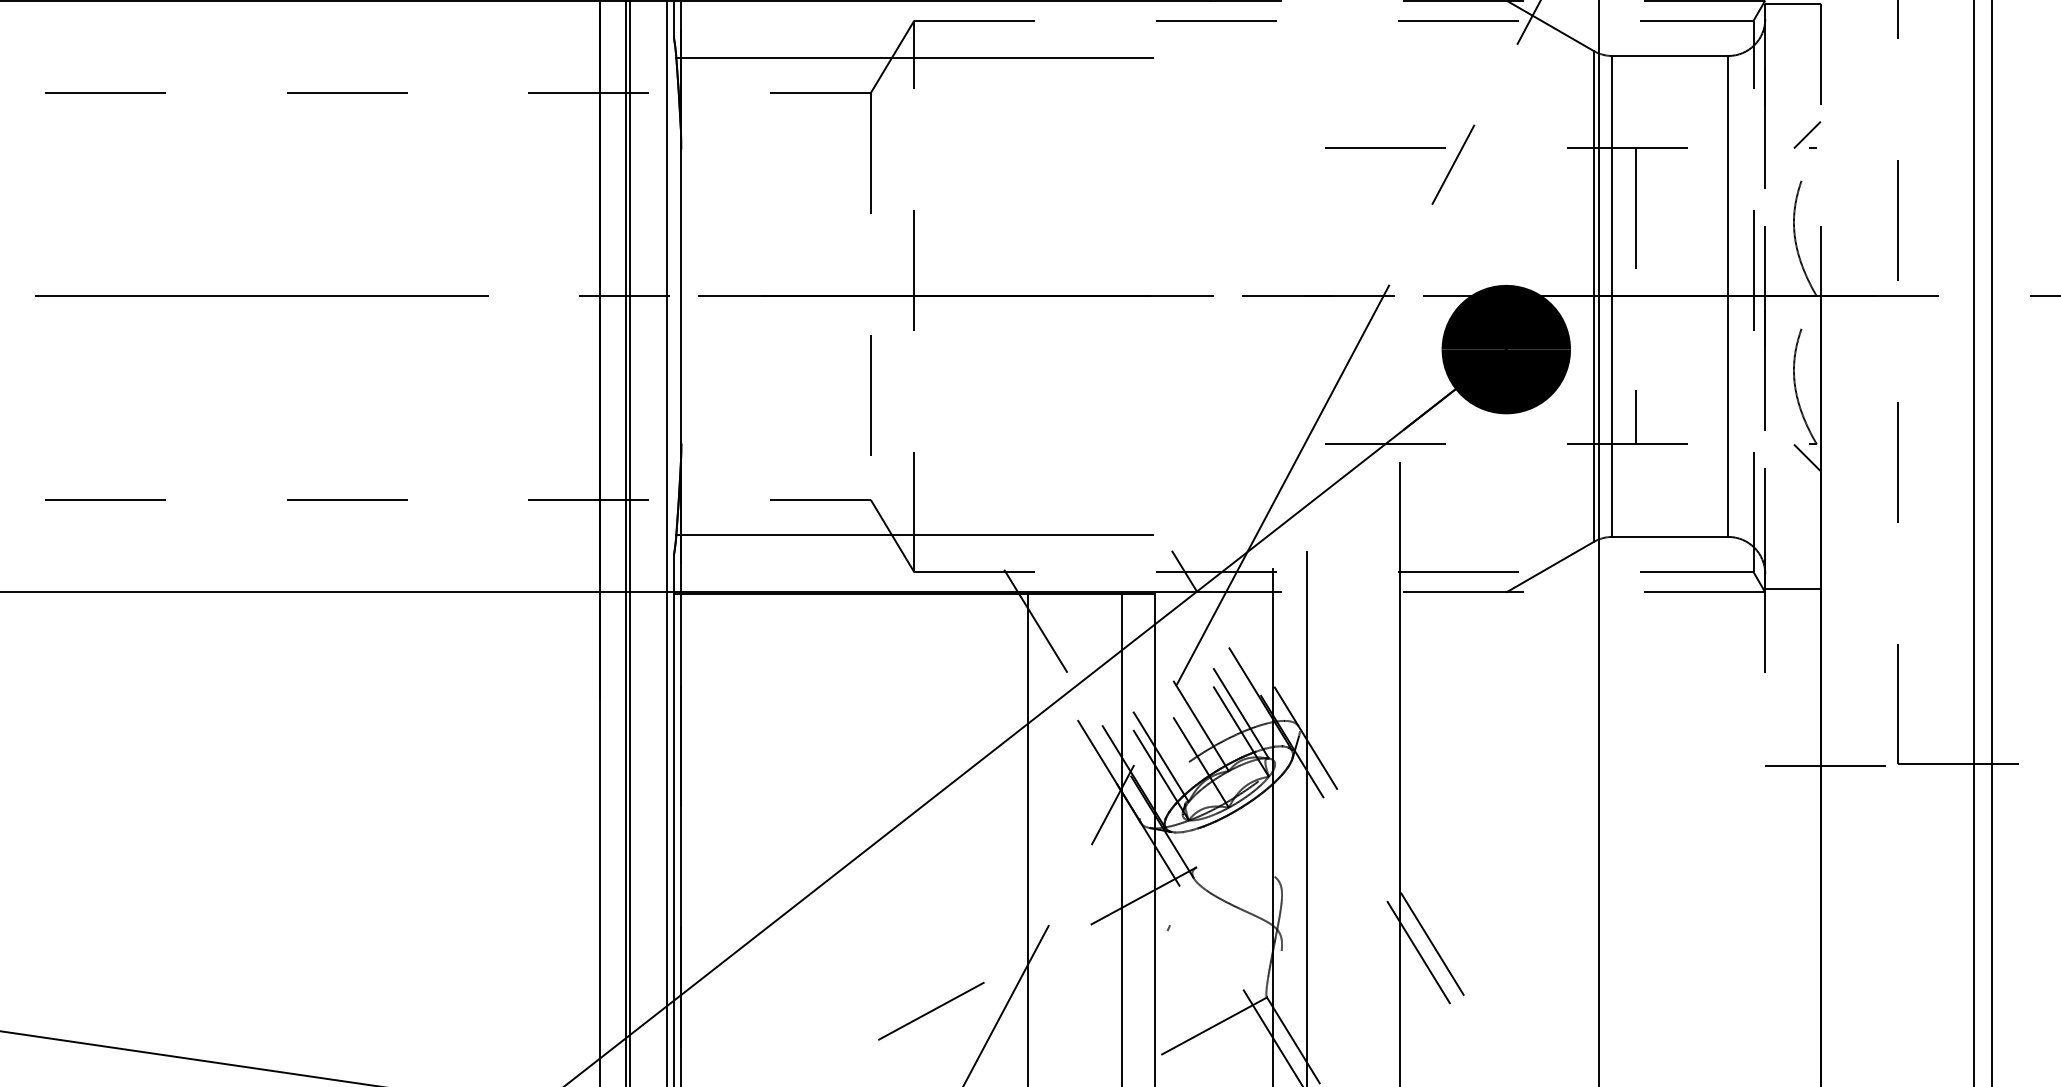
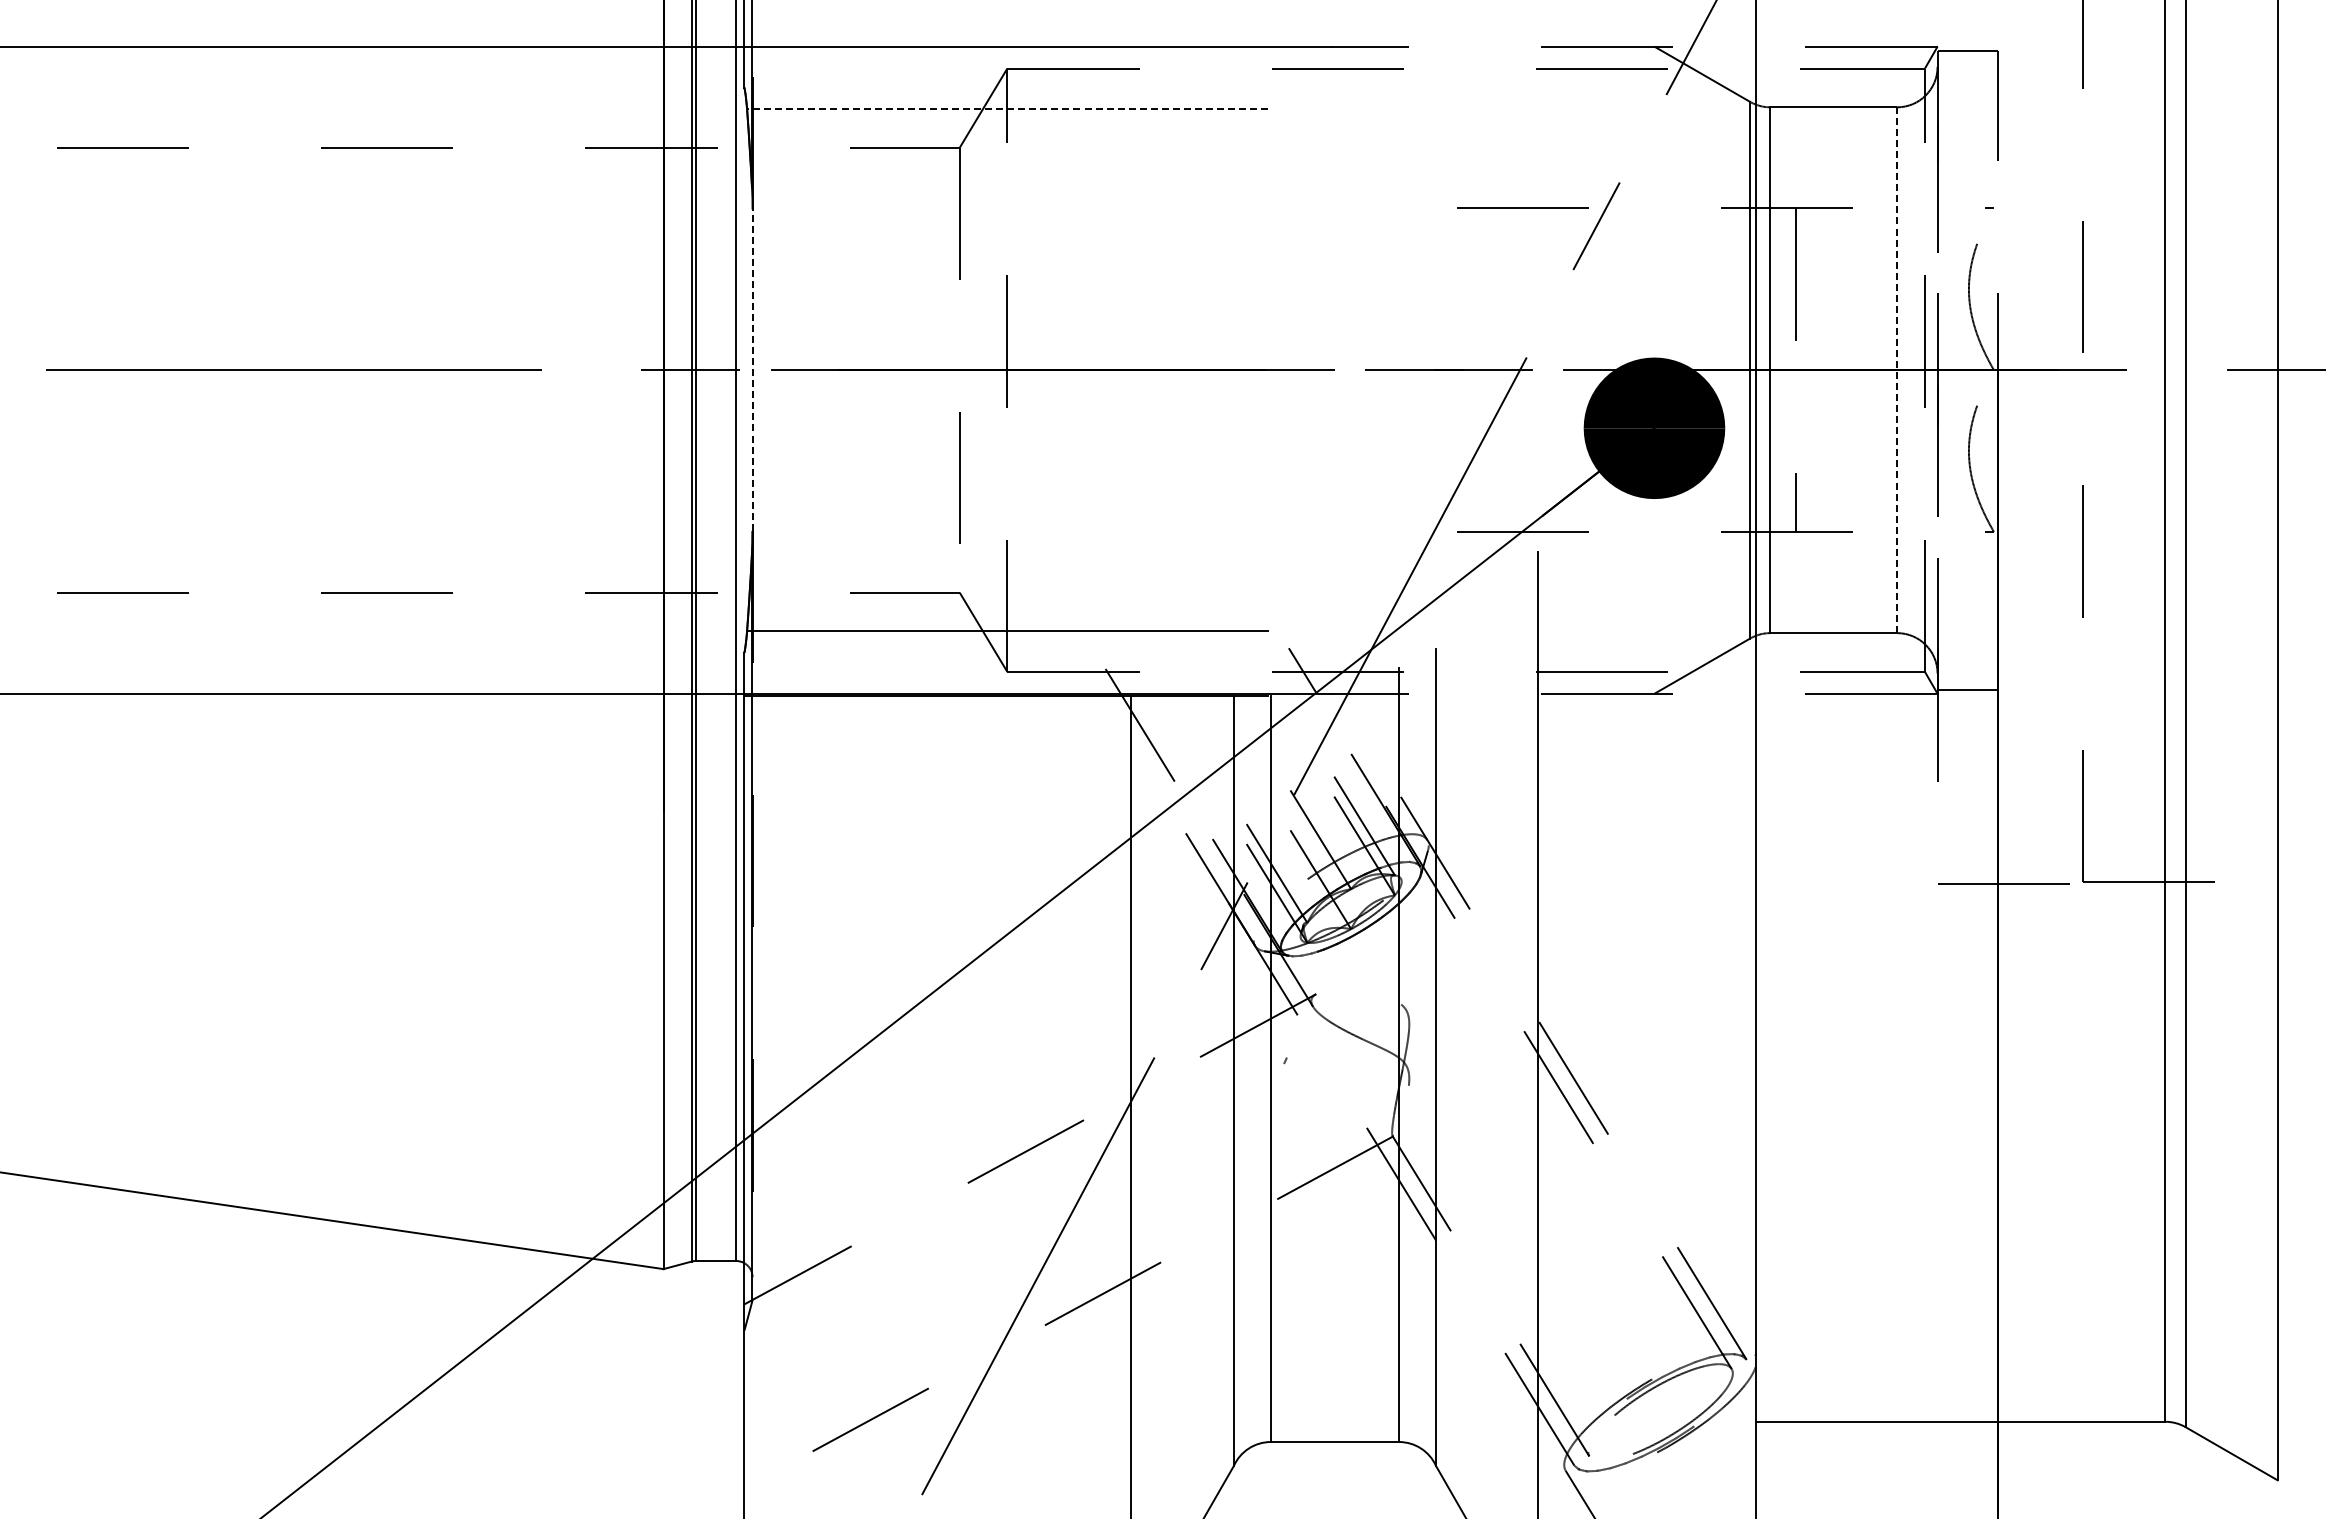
line: (914, 57) -> (1007, 109), solid -> dashed
line: (1807, 134) -> (1983, 193), removed
line: (681, 296) -> (752, 370), solid -> dashed
line: (1728, 296) -> (1897, 370), solid -> dashed
line: (1807, 457) -> (1983, 546), removed

